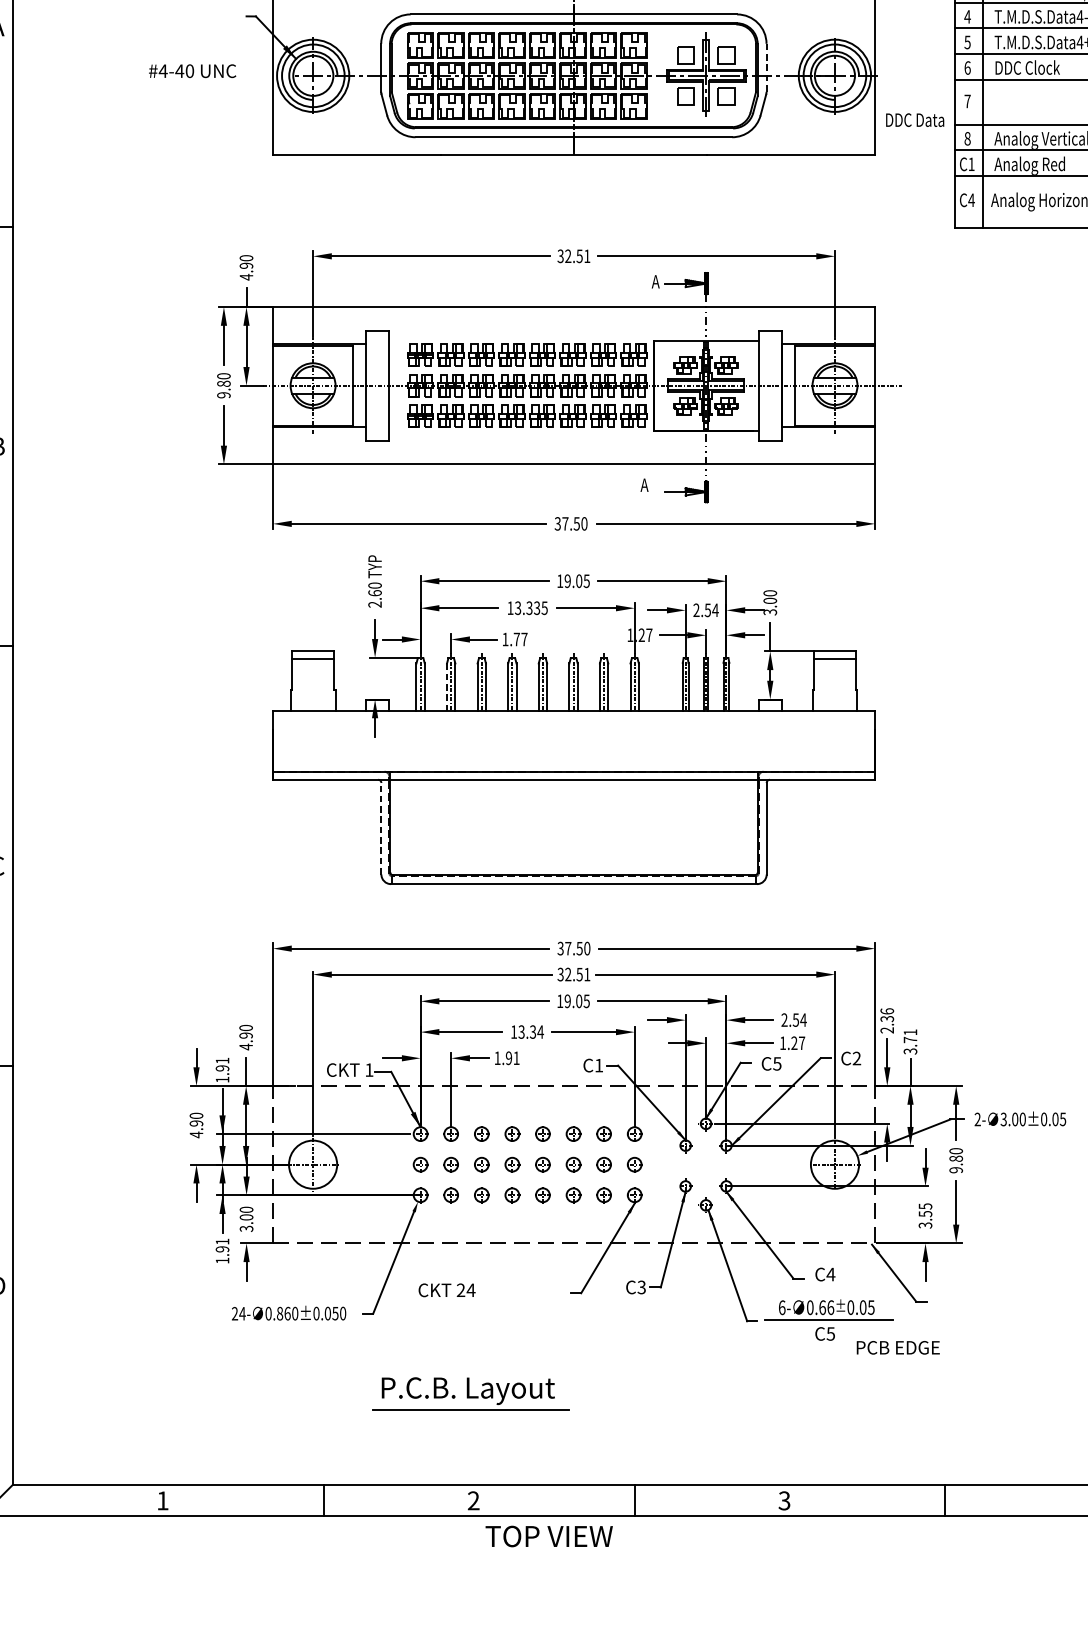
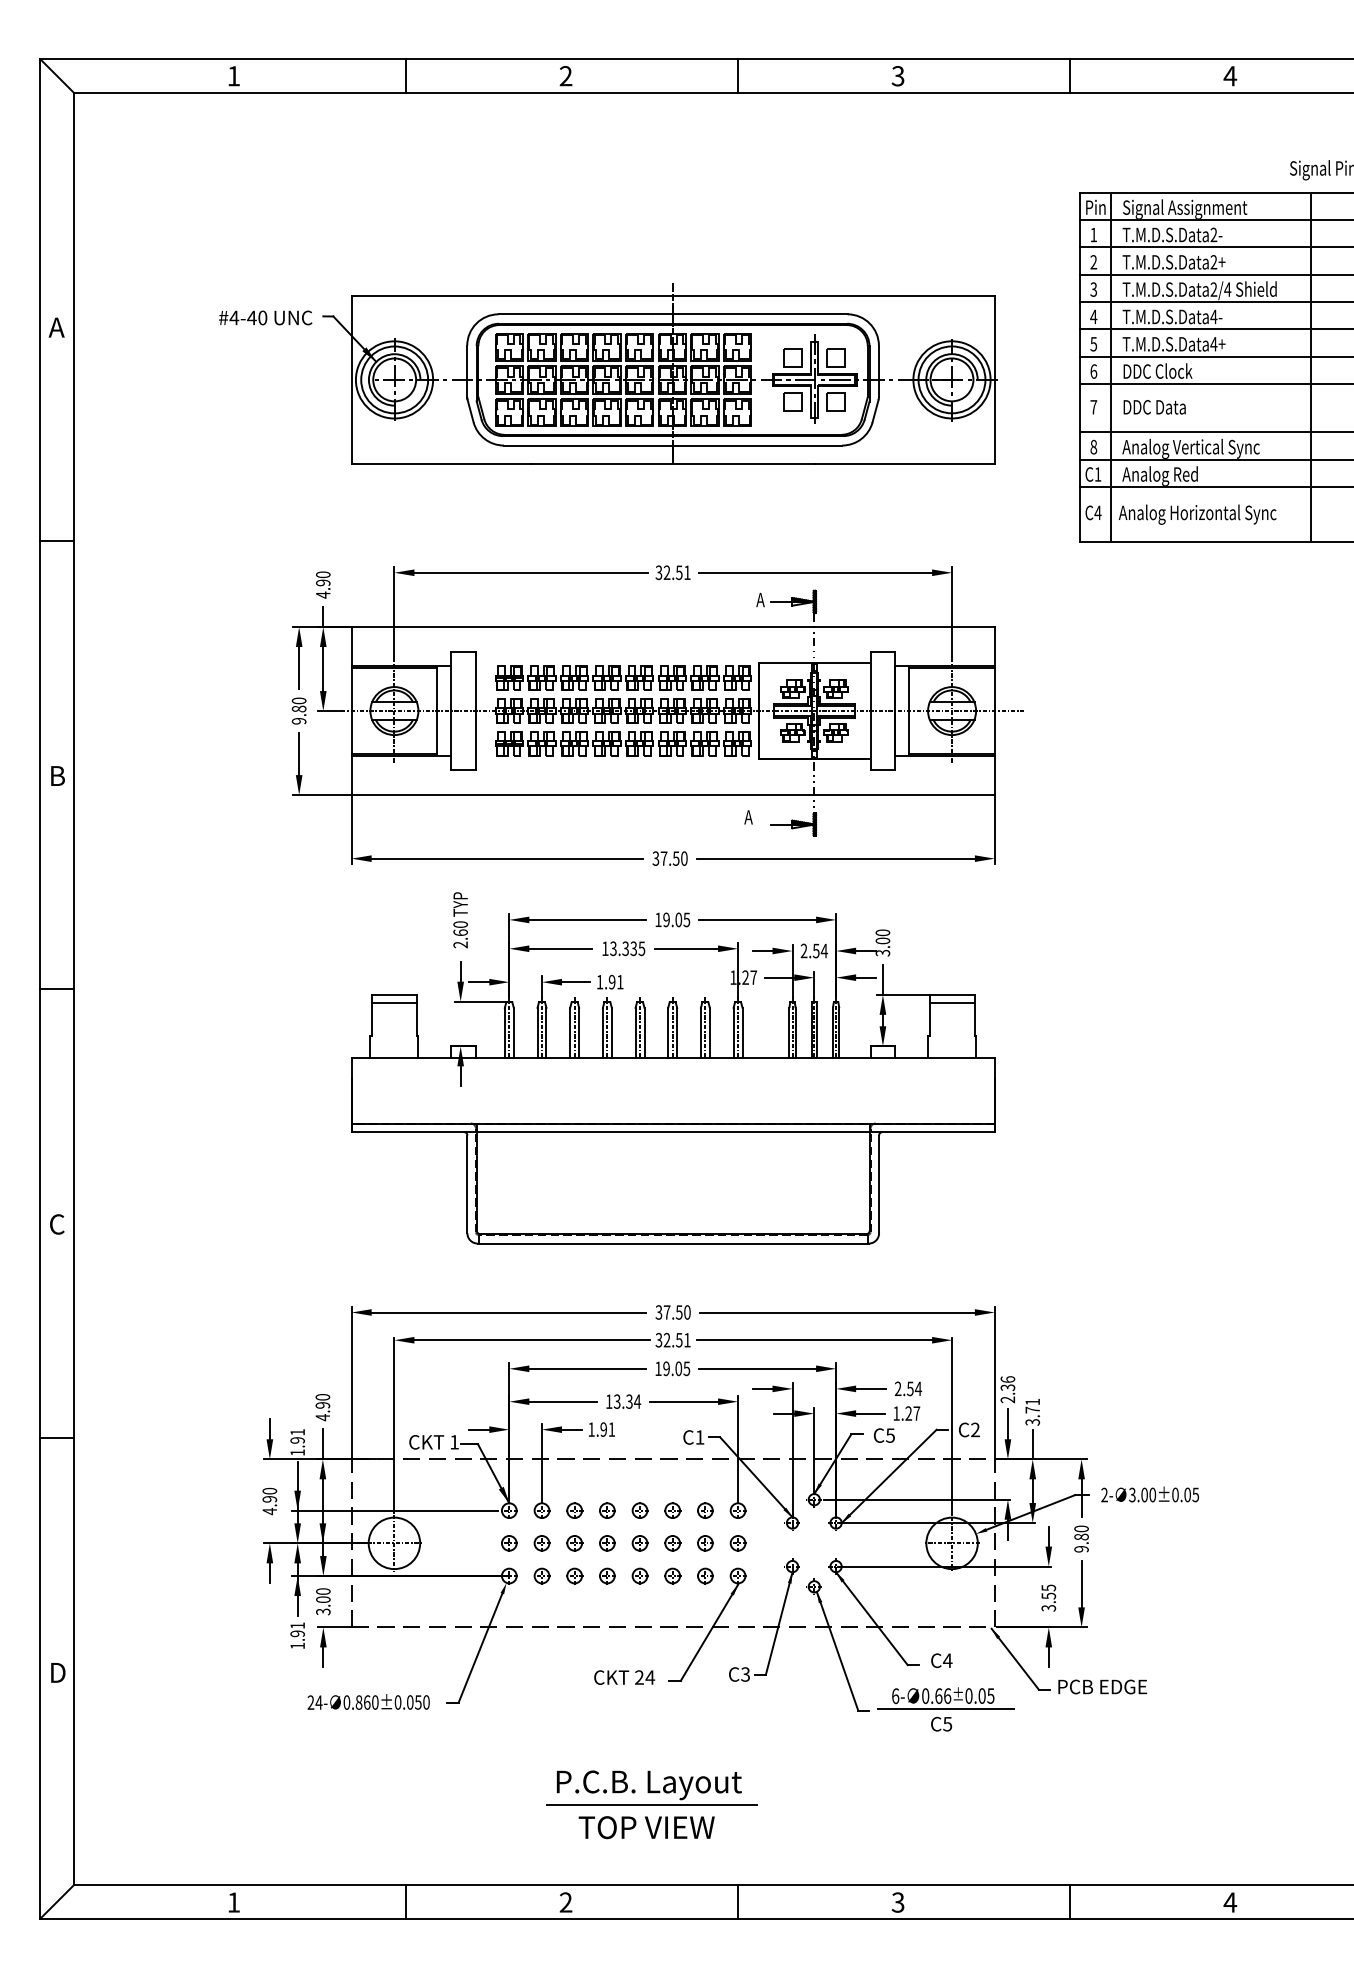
line: (766, 67) -> (878, 371), dashed -> solid
text: (192, 70) -> (265, 317), moved
text: (914, 120) -> (1154, 407), moved
text: (519, 638) -> (615, 981), 1.77 -> 1.91
line: (446, 687) -> (537, 1033), dashed -> solid
line: (381, 828) -> (467, 1184), dashed -> solid
text: (446, 1290) -> (624, 1677), moved
text: (898, 1347) -> (1102, 1686), moved
part: (470, 1393) -> (651, 1787), moved
text: (549, 1536) -> (646, 1827), moved

